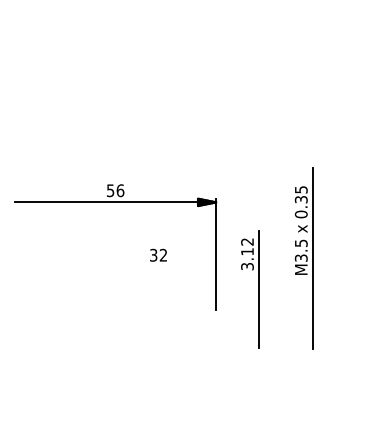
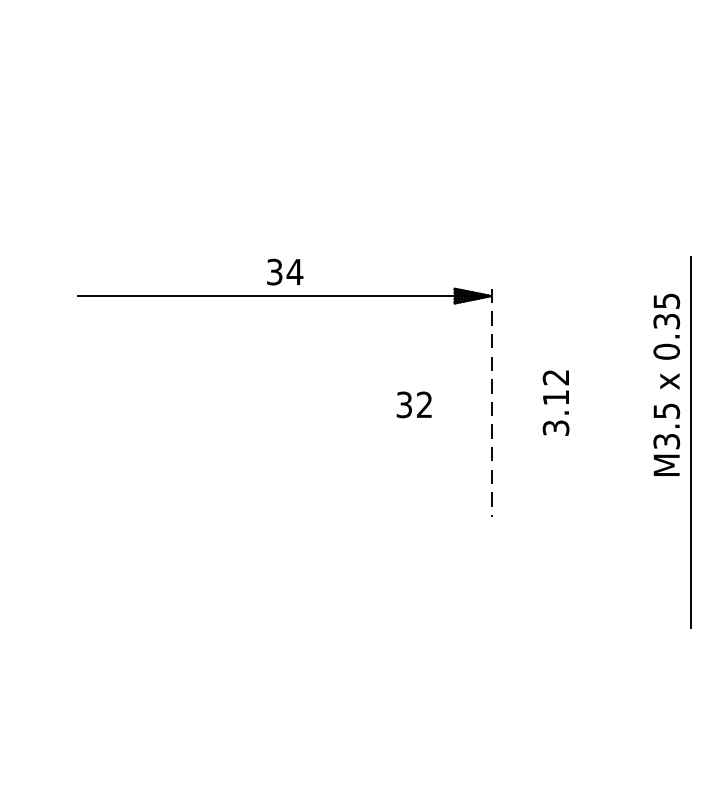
text: (115, 190) -> (284, 271), 56 -> 34
text: (158, 254) -> (414, 403), moved
line: (216, 254) -> (492, 403), solid -> dashed
part: (303, 258) -> (671, 442), moved
line: (259, 289) -> (580, 475), removed

